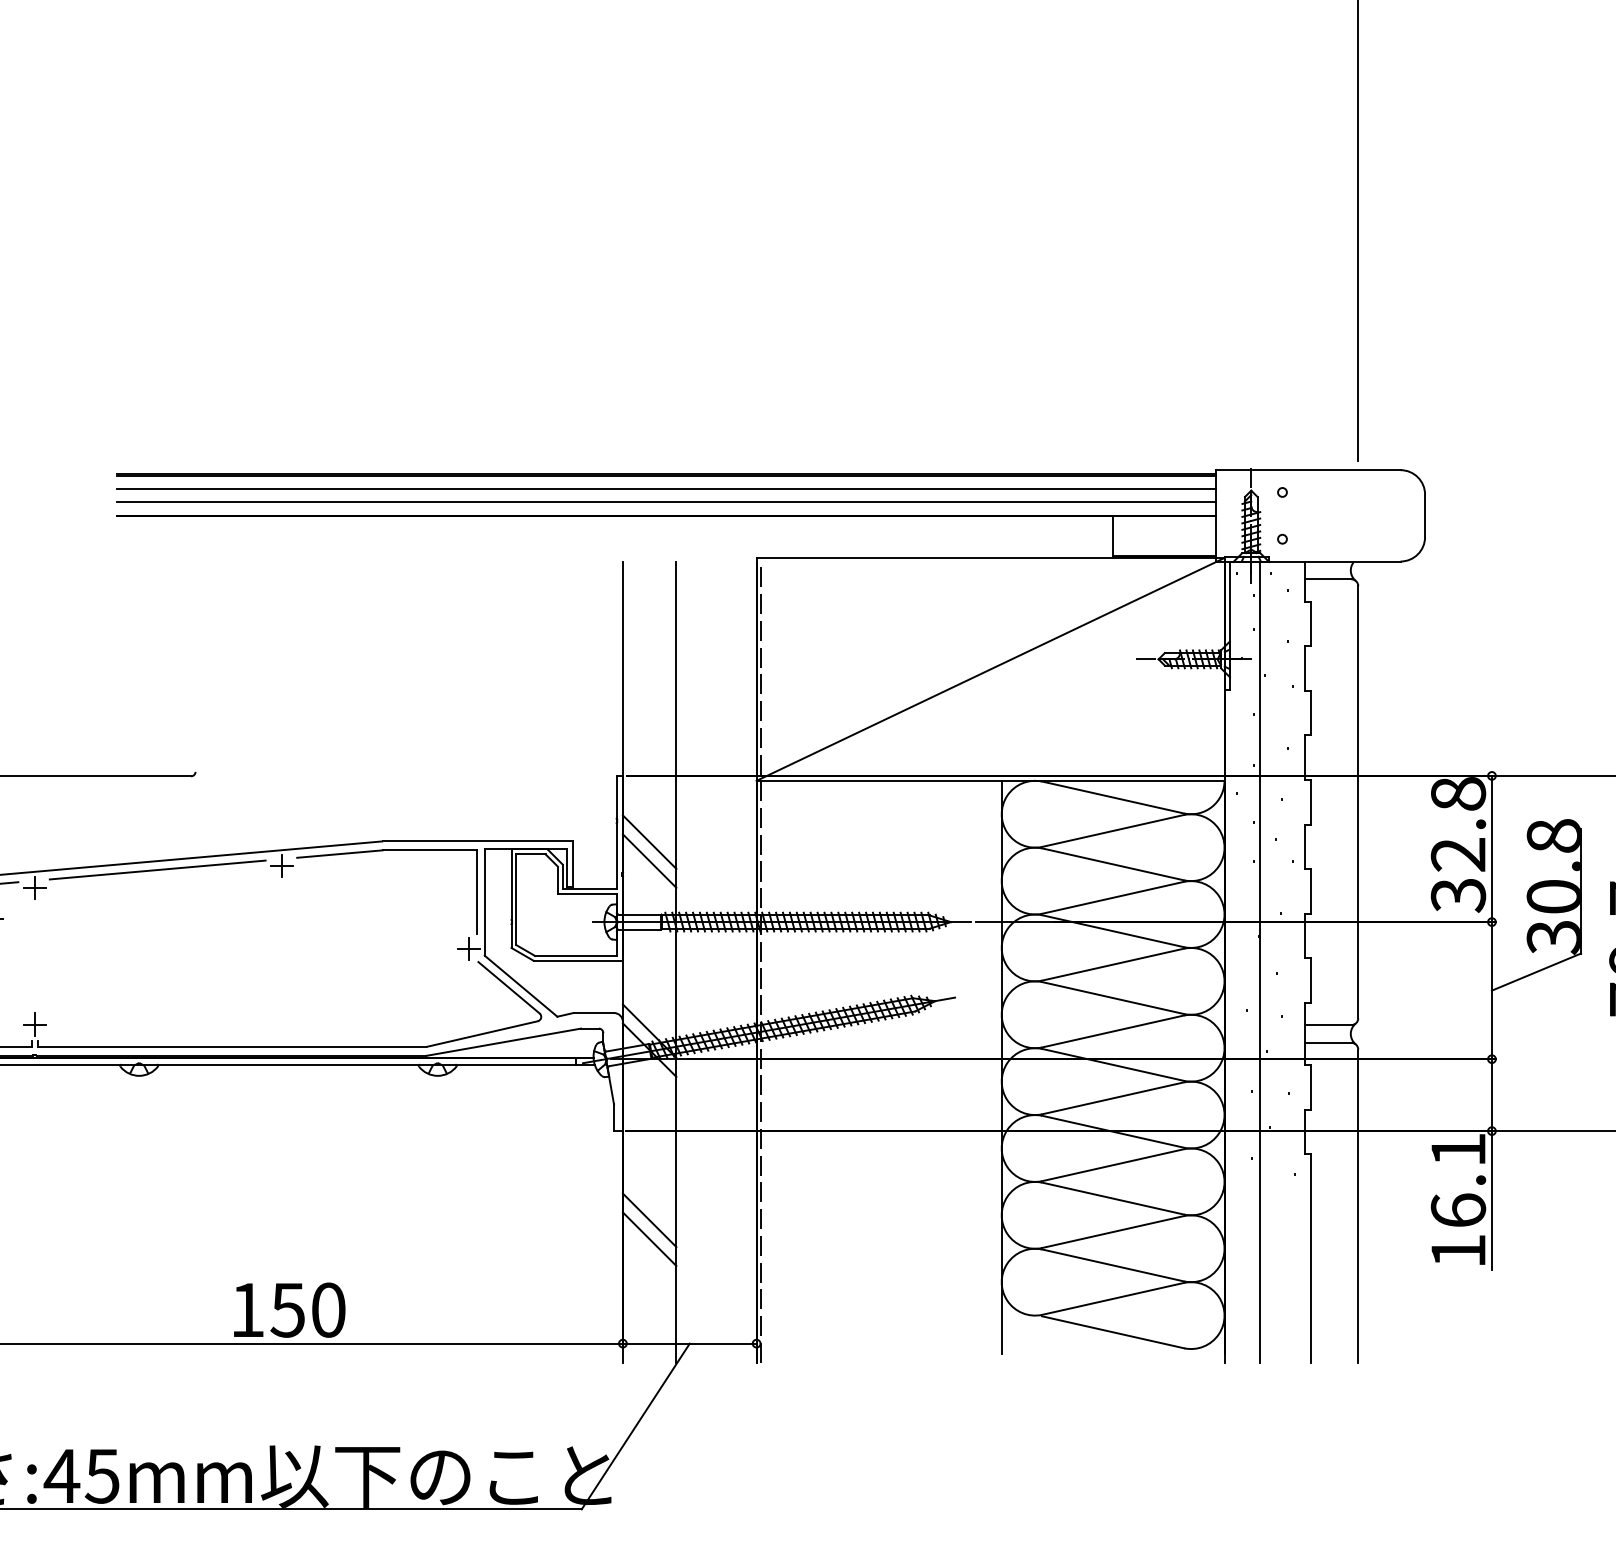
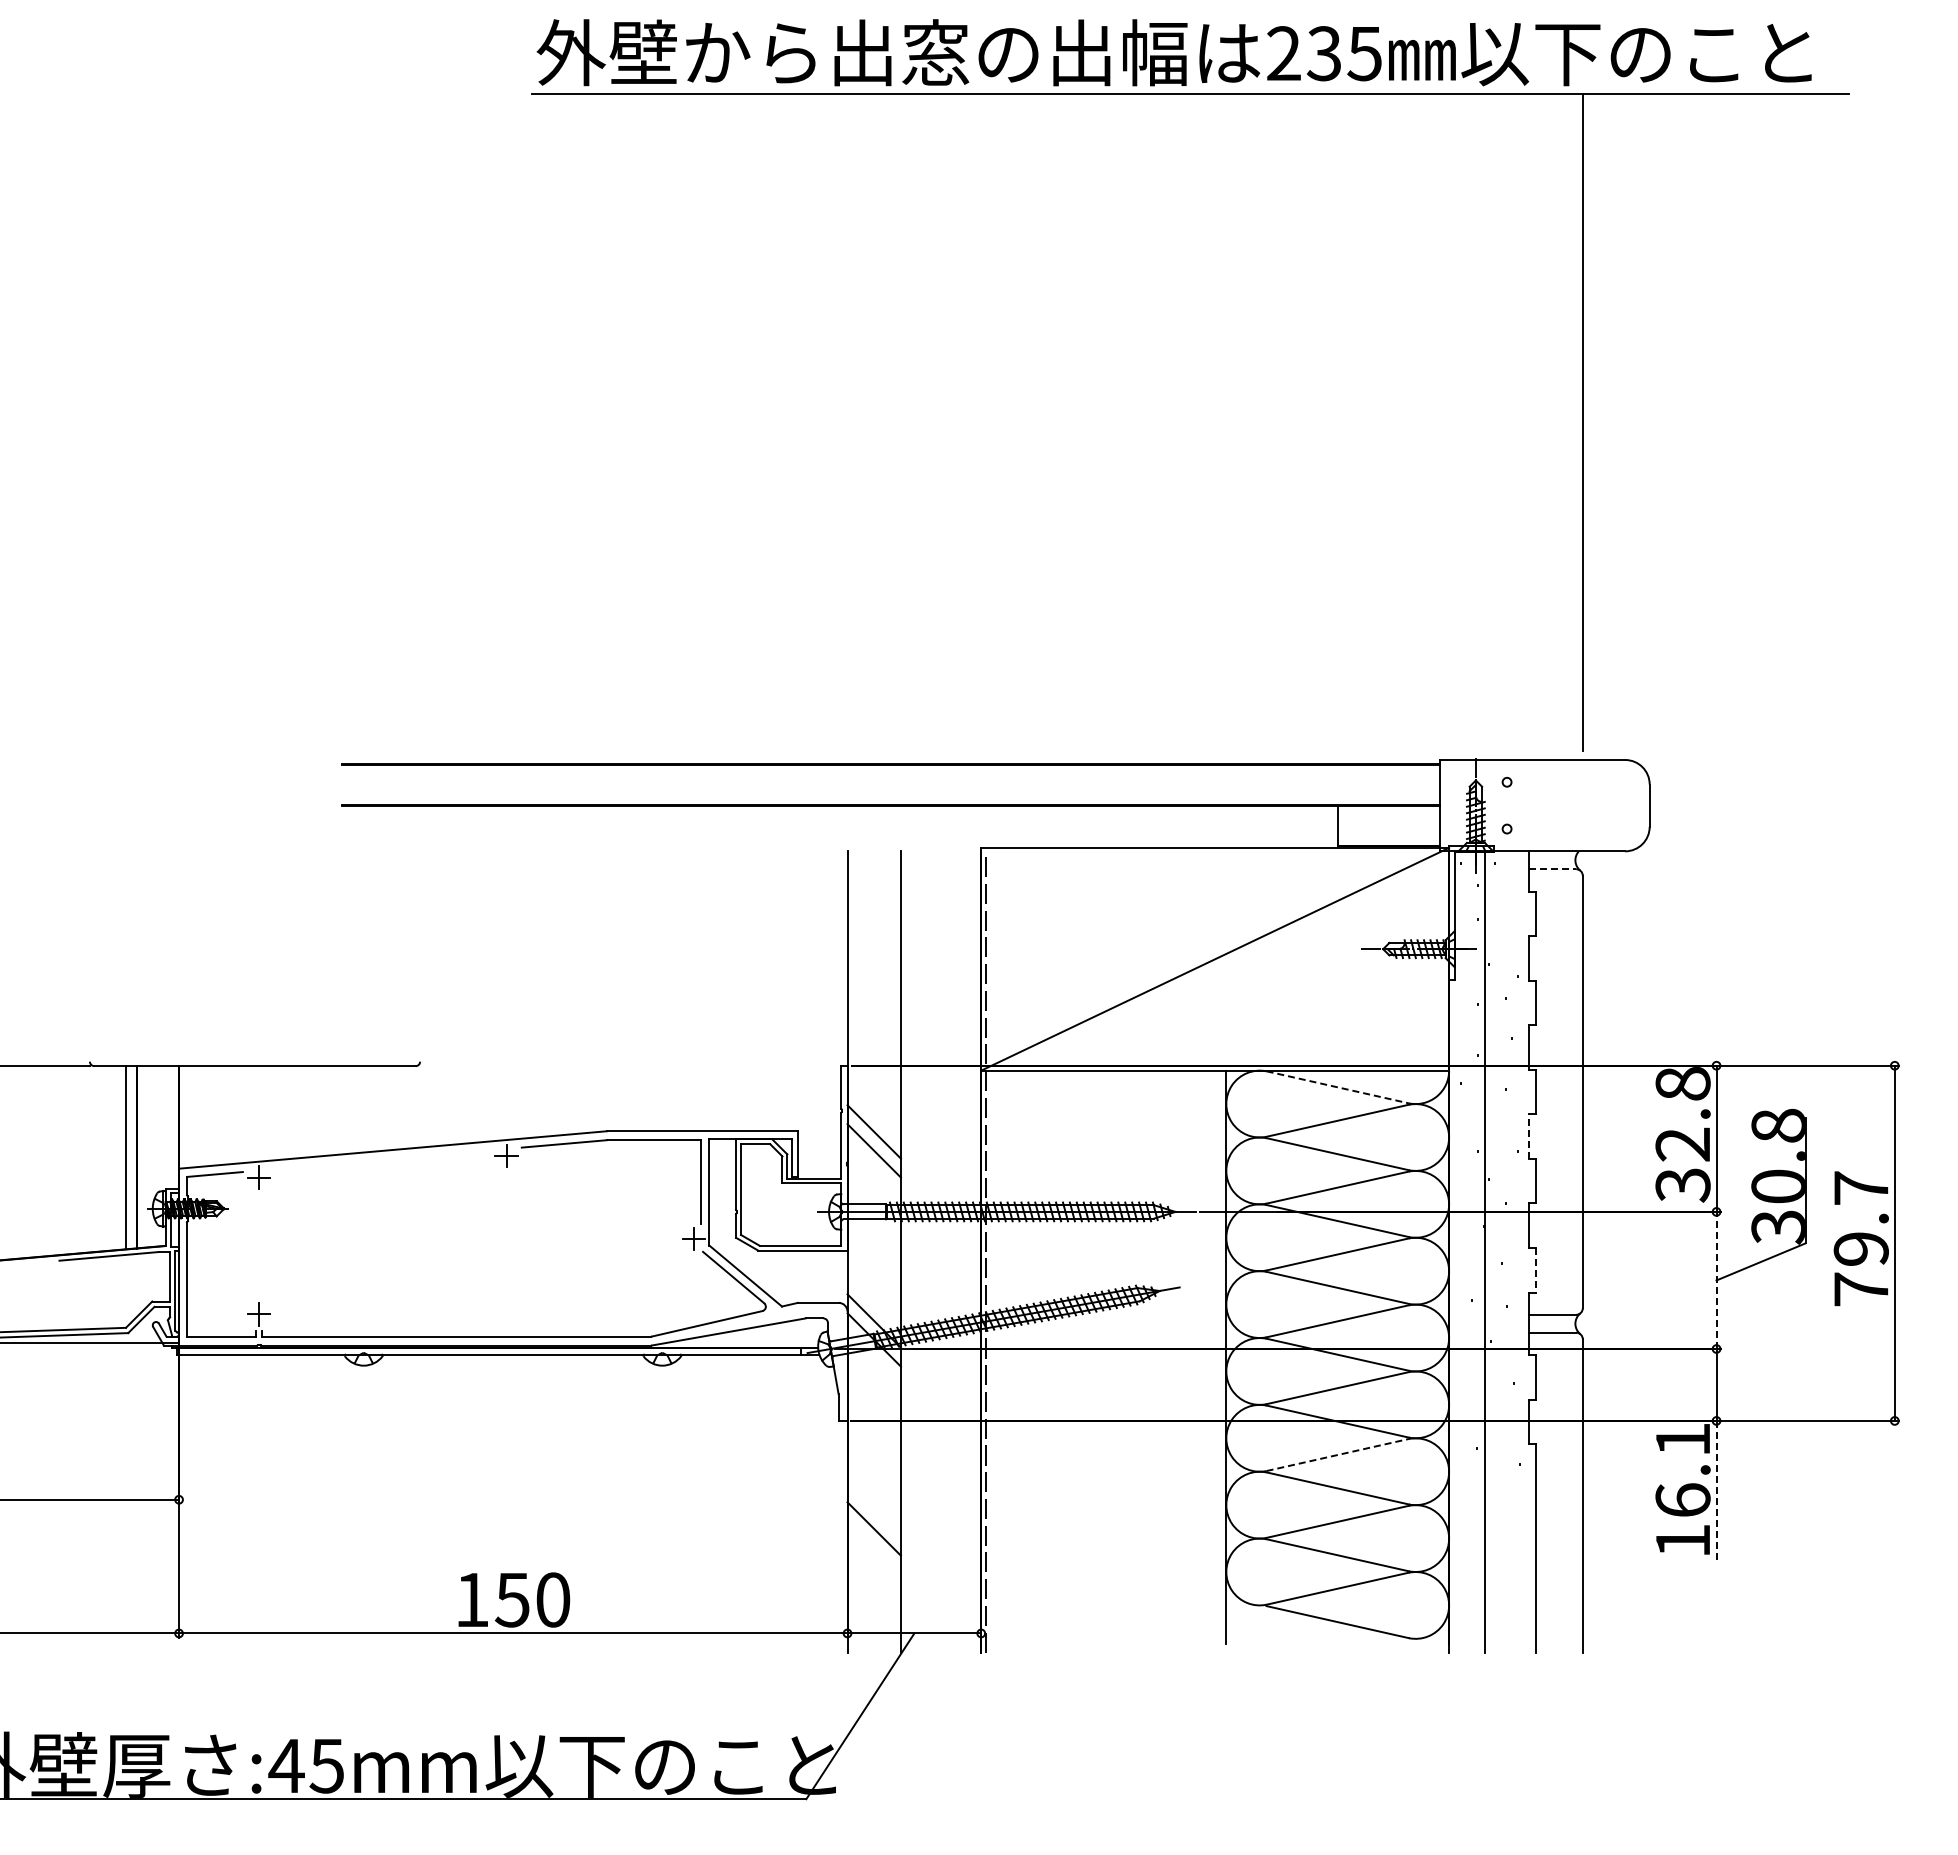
line: (665, 488) -> (890, 778), removed
line: (665, 502) -> (890, 792), removed
line: (1328, 579) -> (1553, 869), solid -> dashed
line: (1112, 797) -> (1337, 1087), solid -> dashed
line: (1304, 846) -> (1529, 1136), solid -> dashed
line: (157, 869) -> (382, 1159), removed
line: (1311, 980) -> (1536, 1270), solid -> dashed
line: (1491, 990) -> (1716, 1280), solid -> dashed
line: (1112, 1165) -> (1337, 1455), solid -> dashed
line: (1491, 1200) -> (1716, 1490), solid -> dashed
line: (649, 1219) -> (874, 1509), removed

